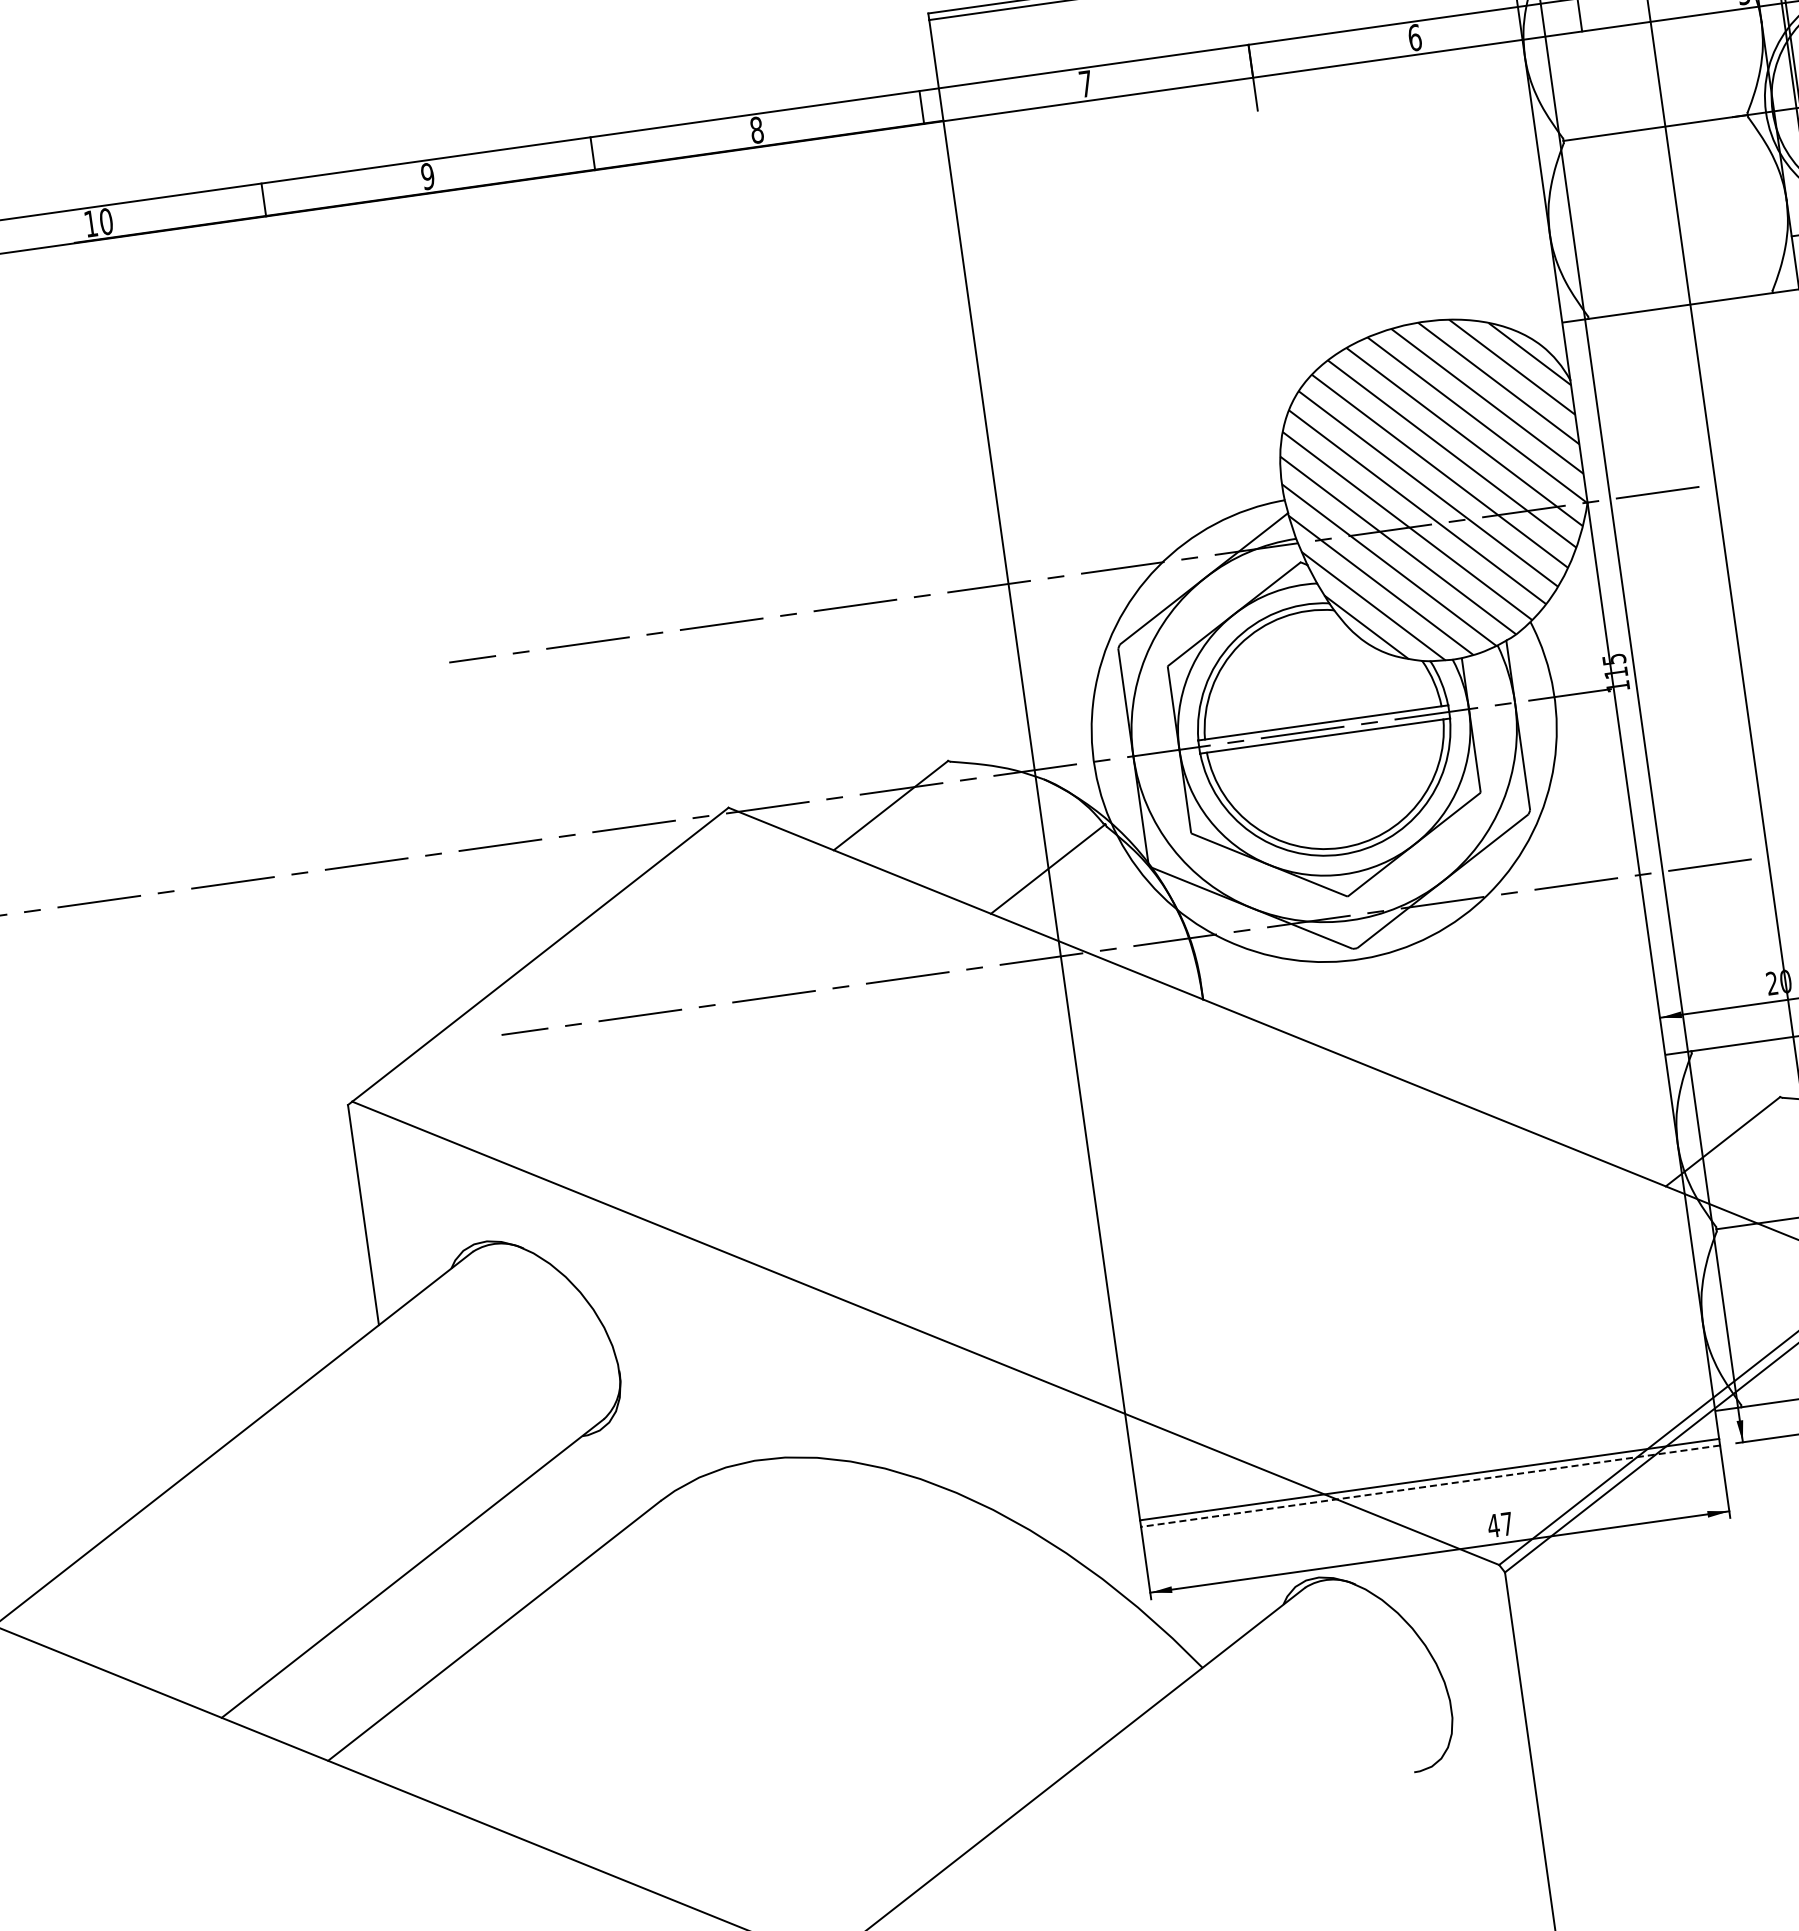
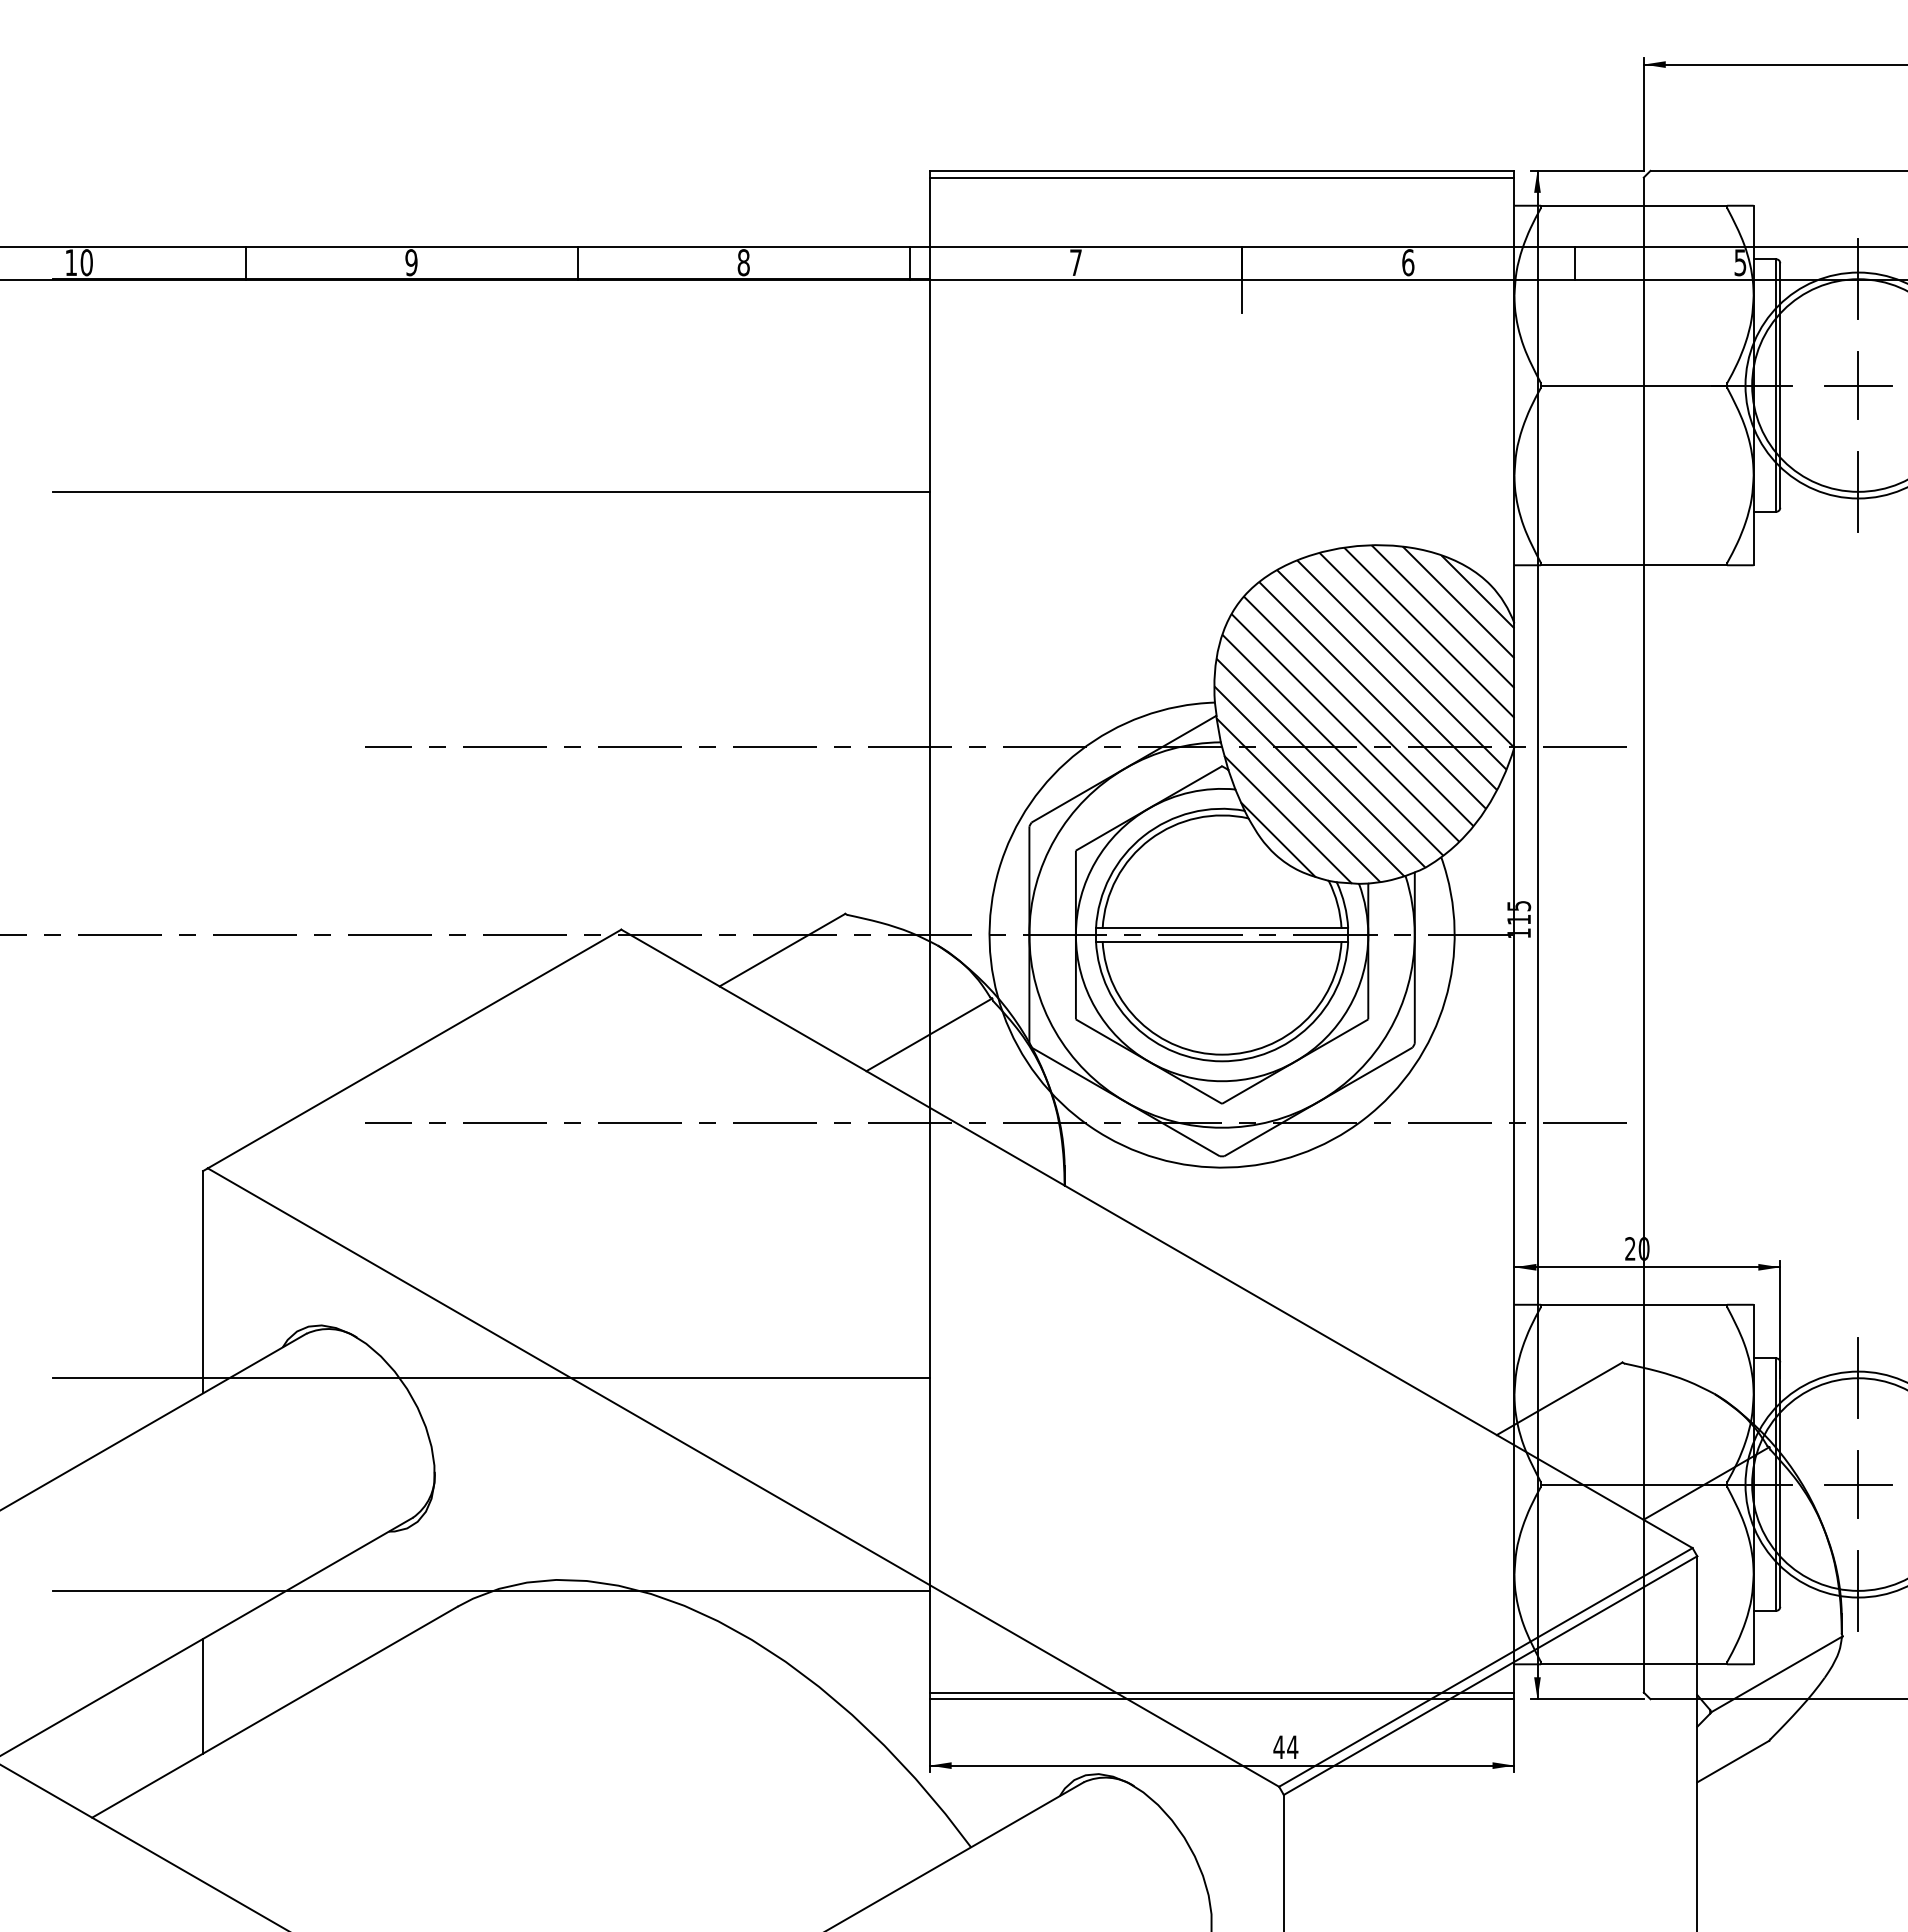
line: (538, 392) -> (490, 491), added
line: (661, 1270) -> (490, 1378), added
line: (690, 1480) -> (490, 1590), added
line: (1430, 1486) -> (1221, 1699), dashed -> solid
text: (1506, 1523) -> (1292, 1746), 47 -> 44
line: (421, 1624) -> (203, 1695), added

